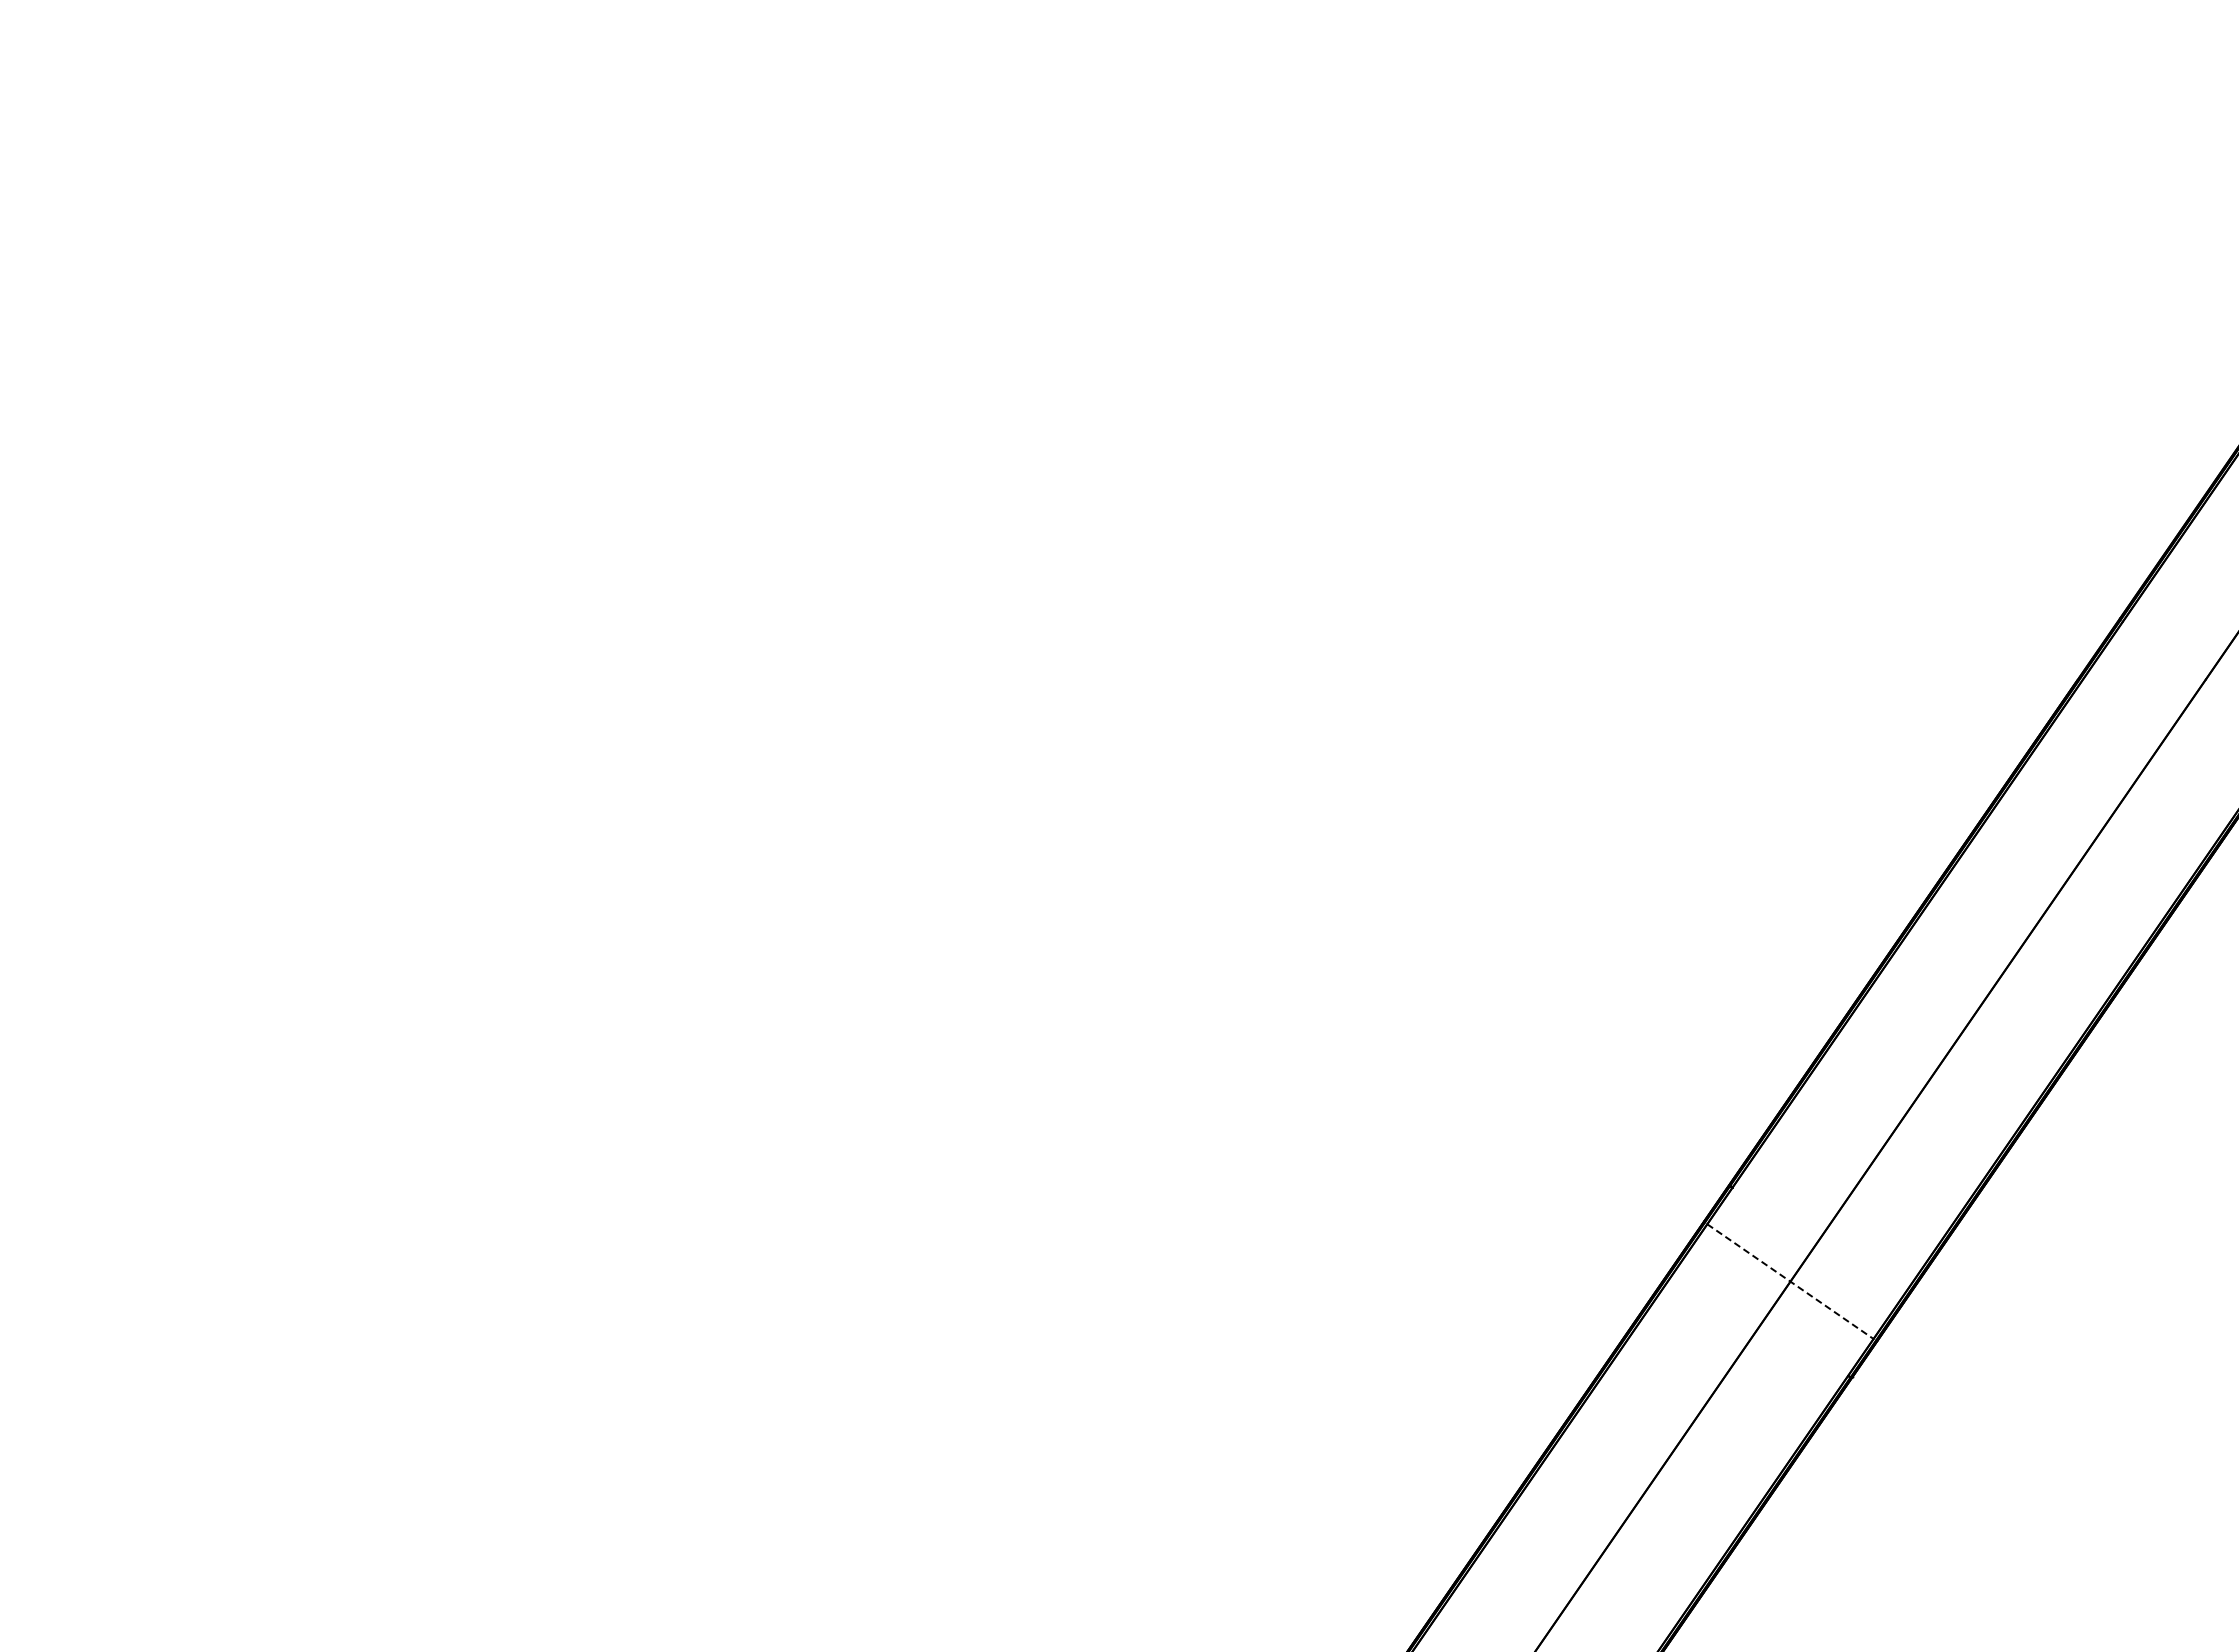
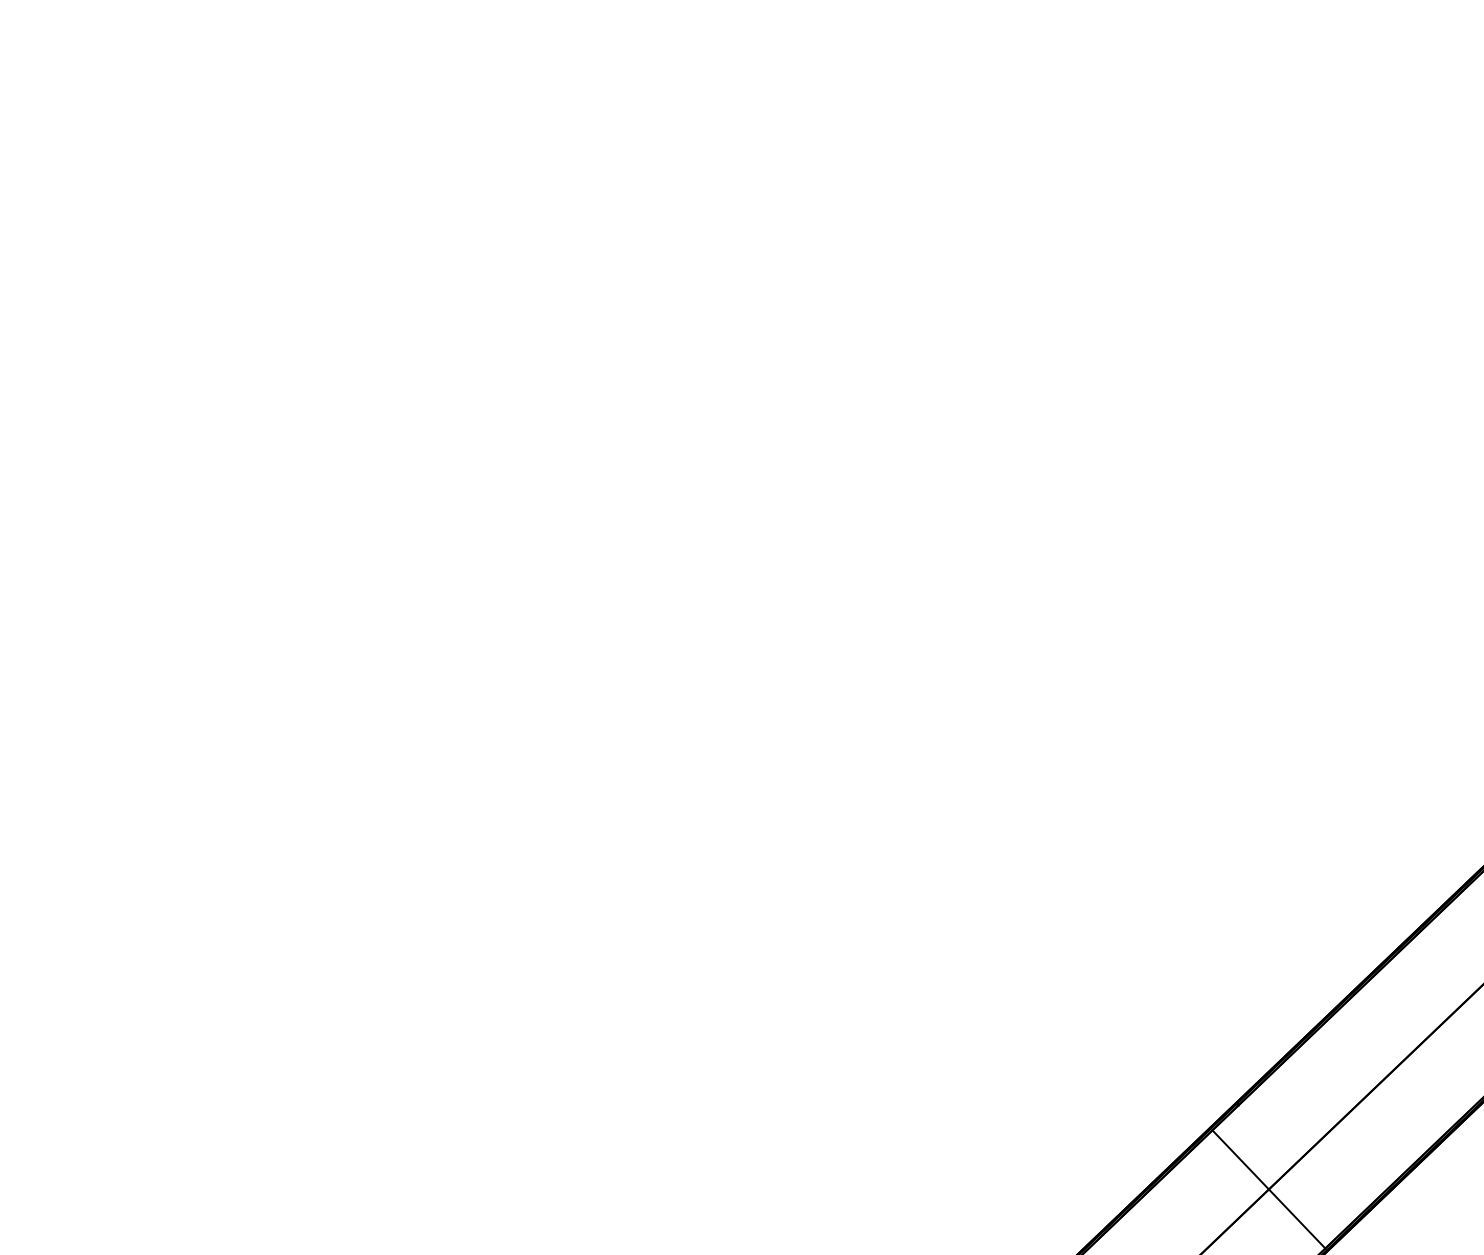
line: (1790, 1281) -> (1268, 1189), dashed -> solid

